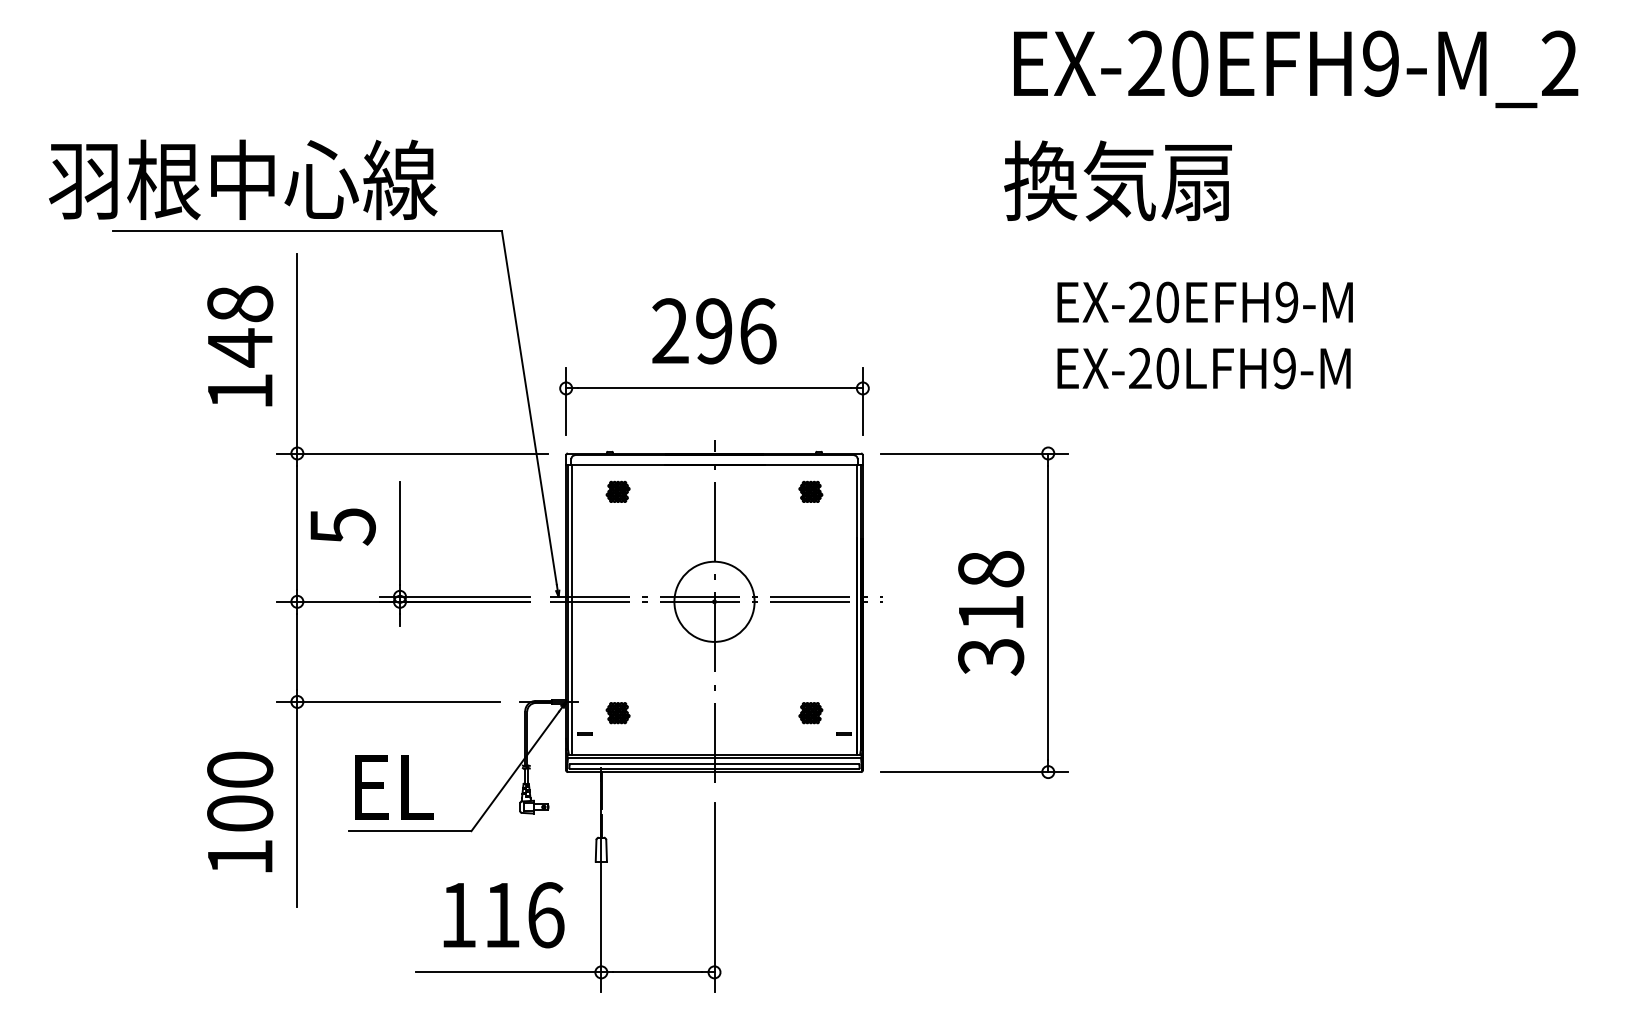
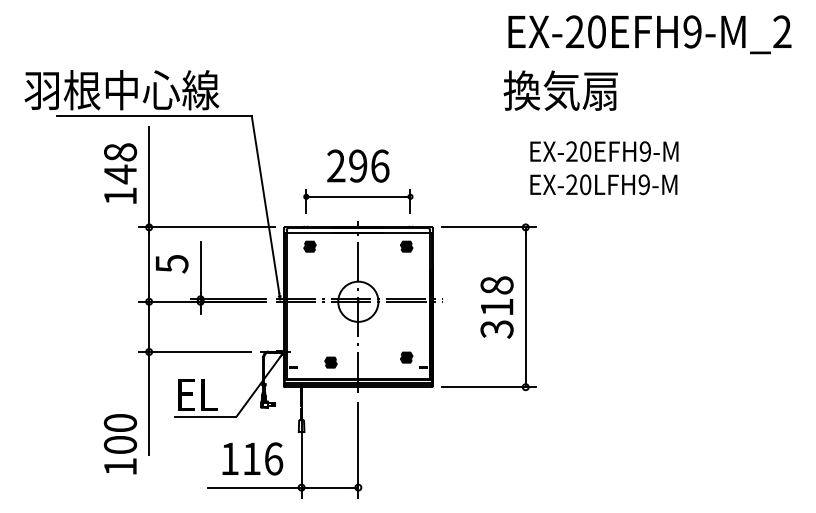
part: (714, 401) -> (358, 201), size x0.7
part: (617, 712) -> (330, 362), moved
text: (240, 812) -> (120, 444), moved

